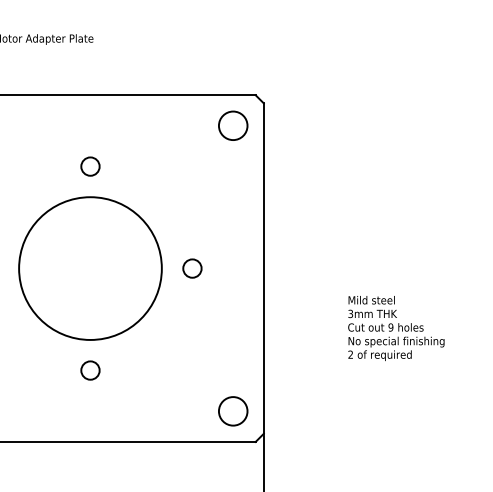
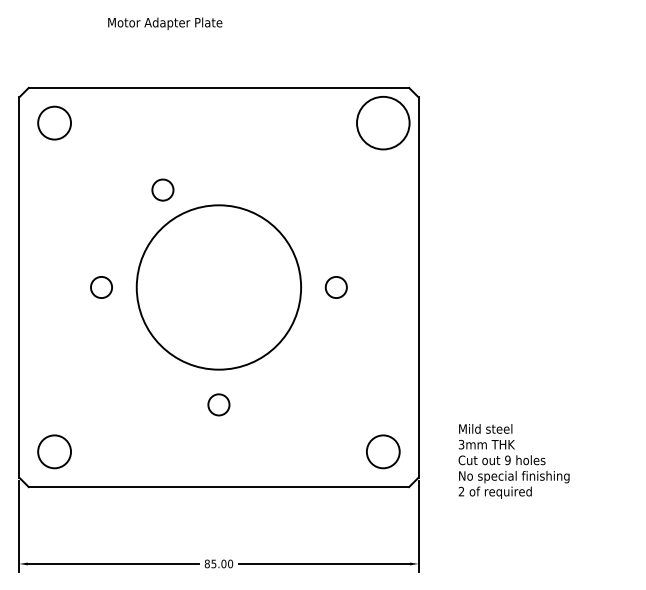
circle: (232, 125) -> (382, 122), size x1.6
circle: (90, 166) -> (162, 189), moved
text: (395, 328) -> (513, 461), moved

